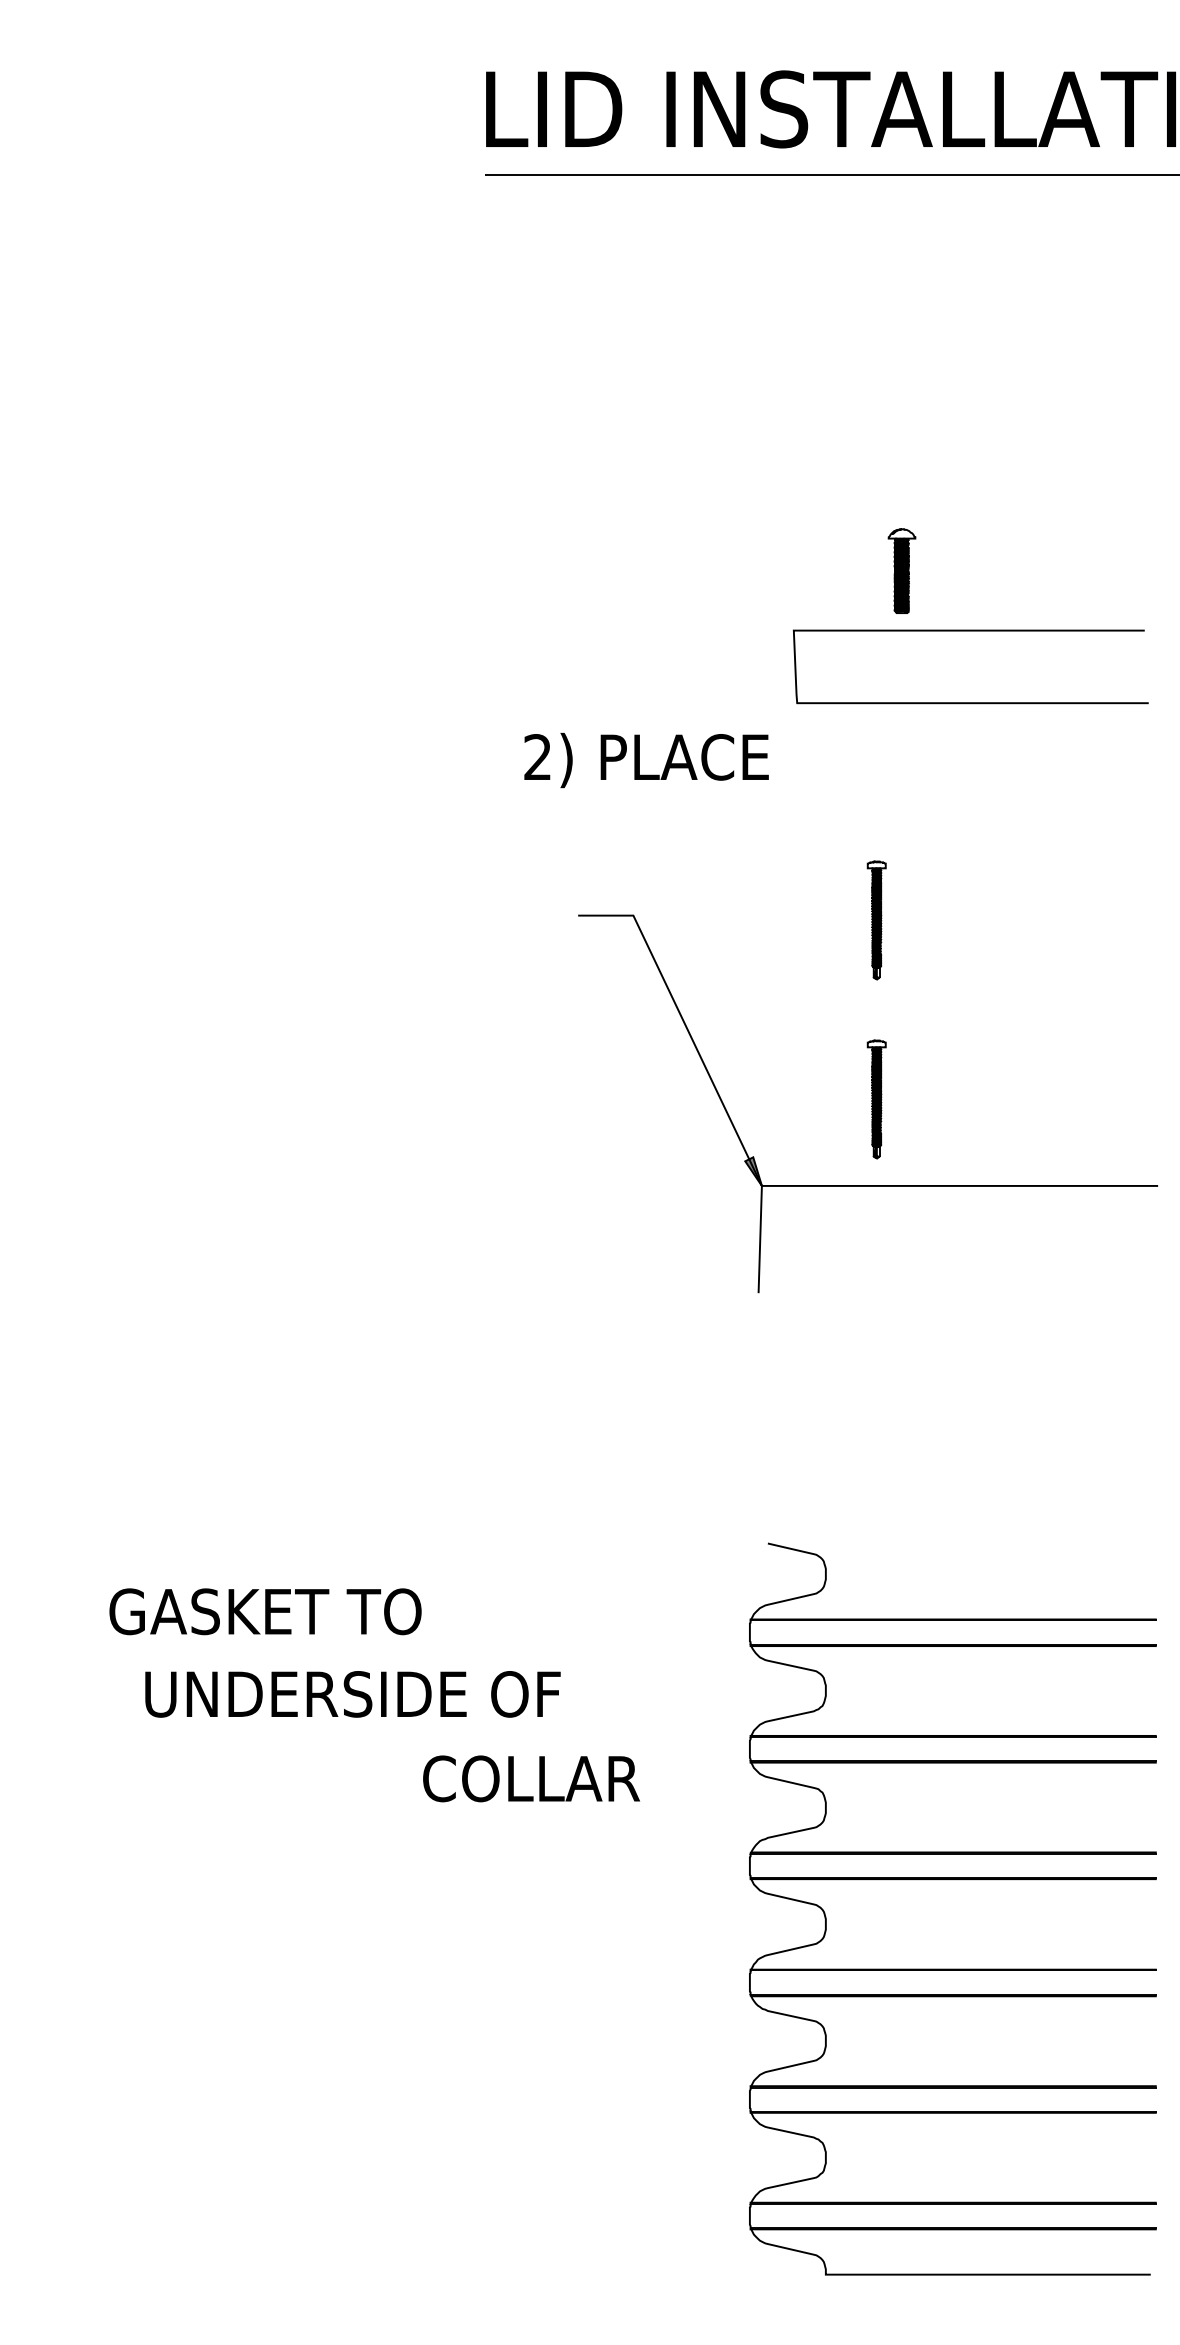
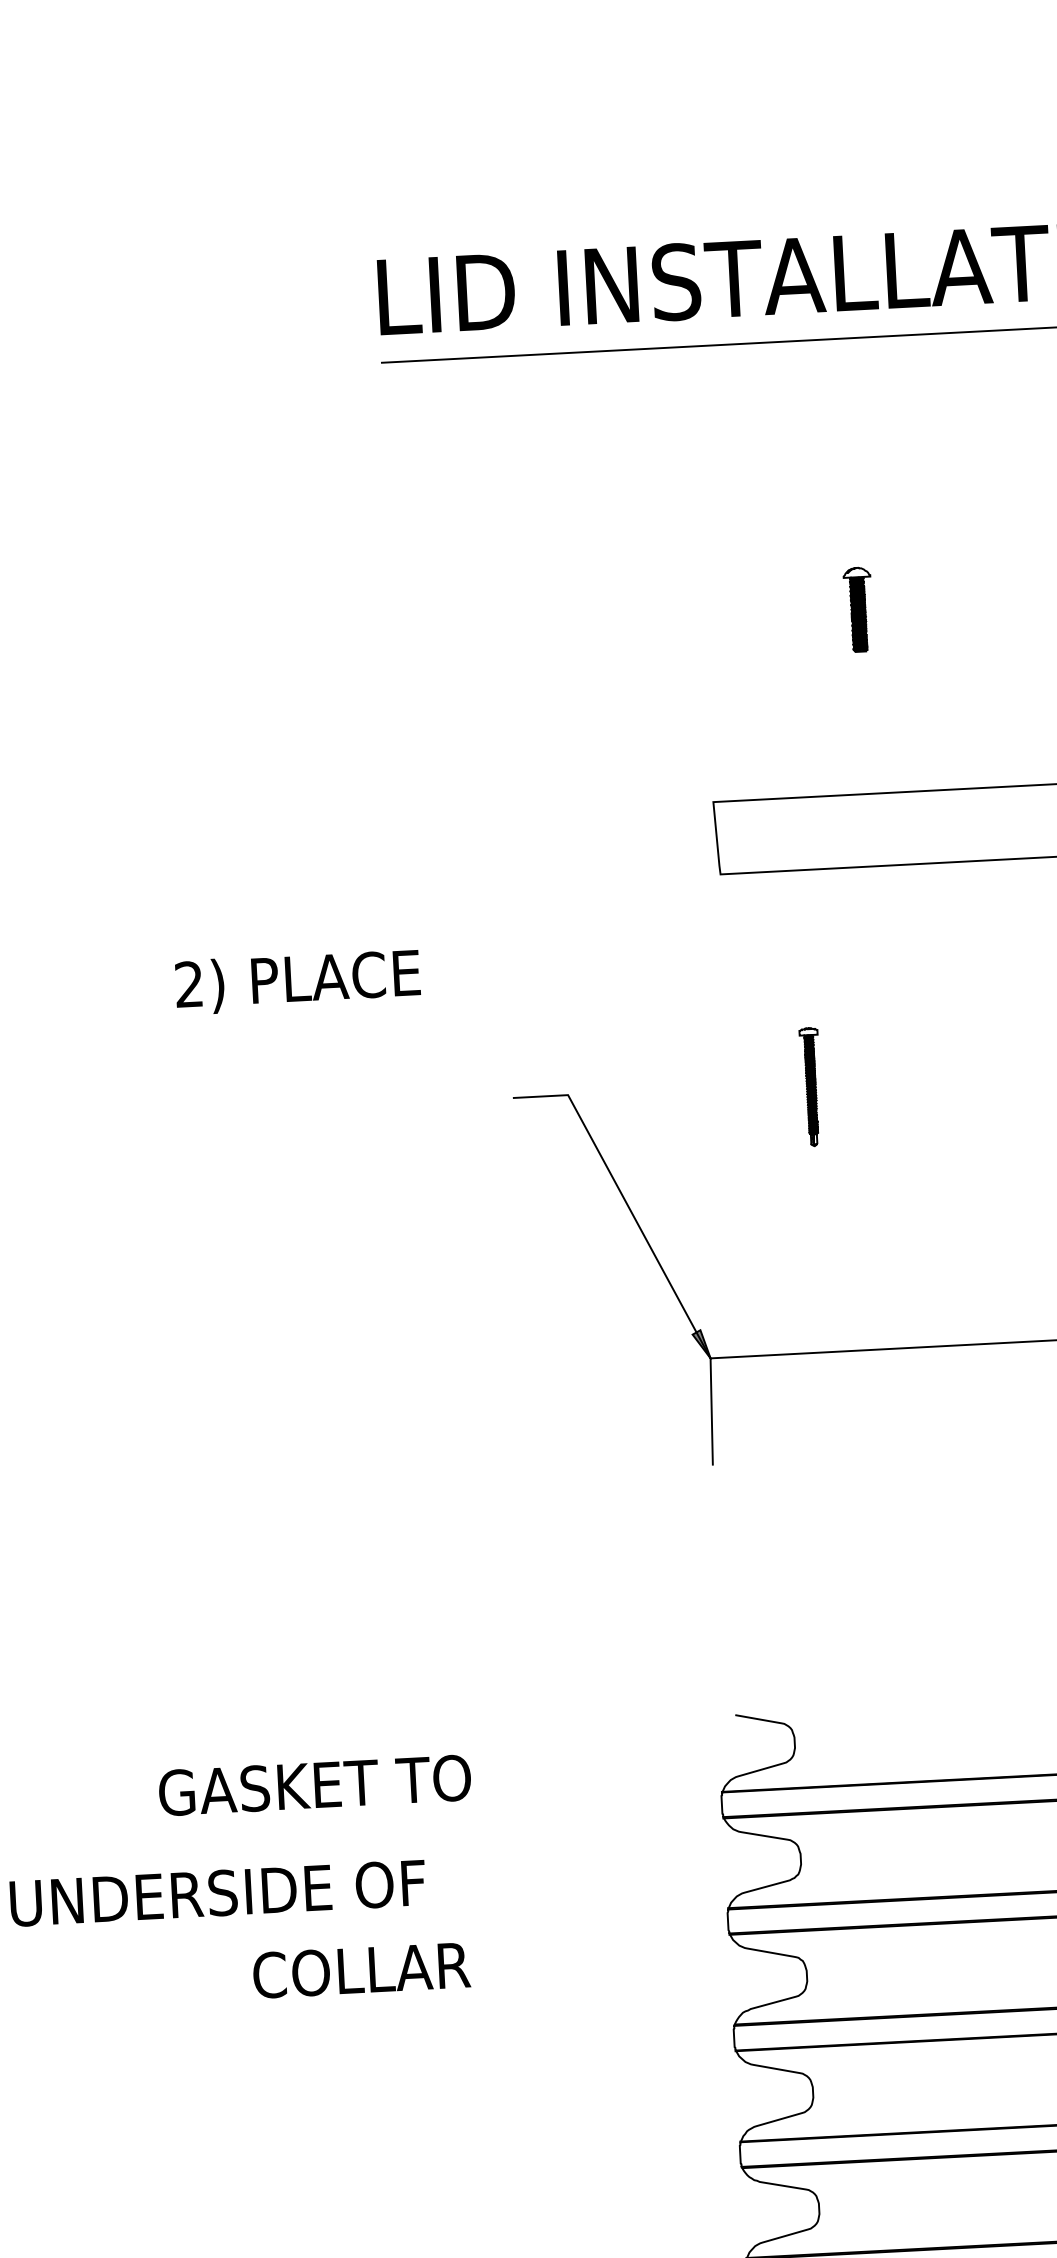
part: (901, 570) -> (858, 609), moved
text: (646, 760) -> (297, 981), moved
part: (876, 1099) -> (820, 1266), removed
text: (265, 1611) -> (314, 1785), moved
text: (352, 1694) -> (217, 1893), moved
text: (531, 1778) -> (361, 1970), moved

